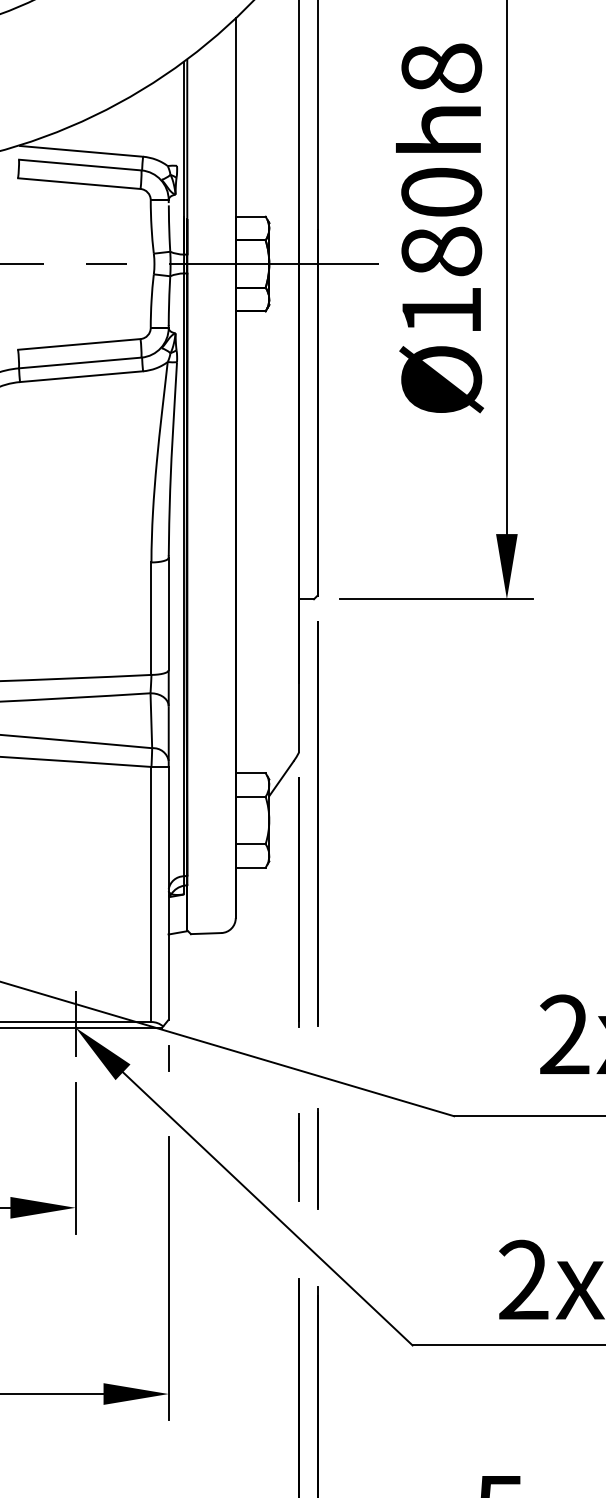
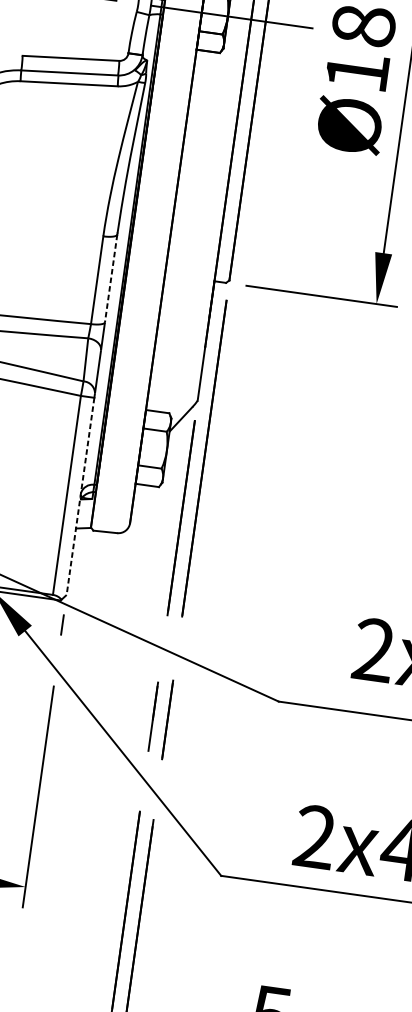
line: (168, 614) -> (110, 278), solid -> dashed
line: (168, 893) -> (80, 496), solid -> dashed

